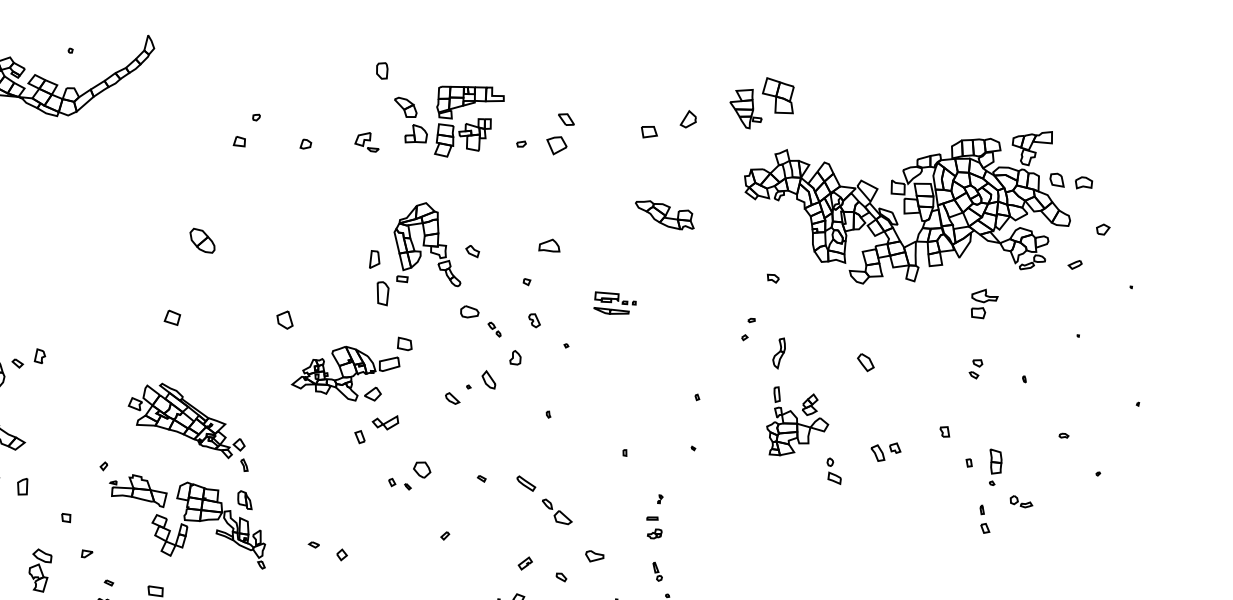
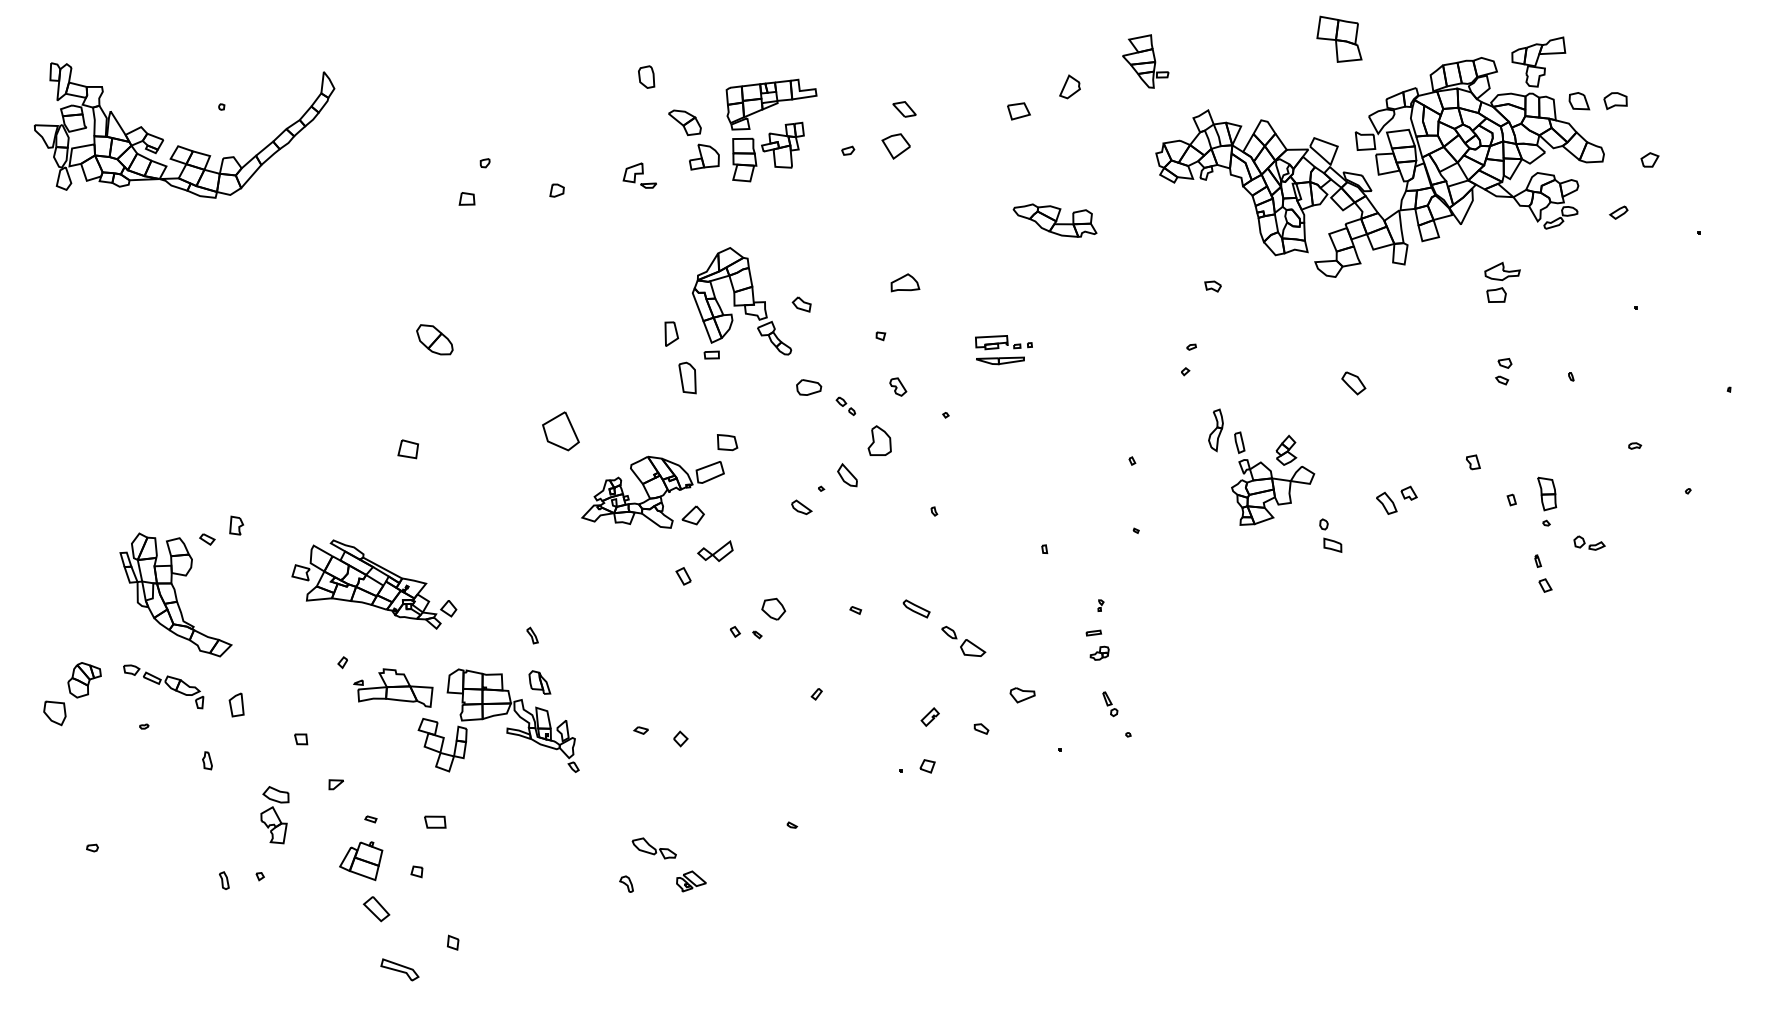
part: (778, 95) -> (1339, 38), moved
part: (284, 319) -> (560, 431), size x1.6
part: (778, 353) -> (1215, 430), moved
part: (515, 357) -> (879, 440), size x1.6
part: (187, 419) -> (374, 584), moved

